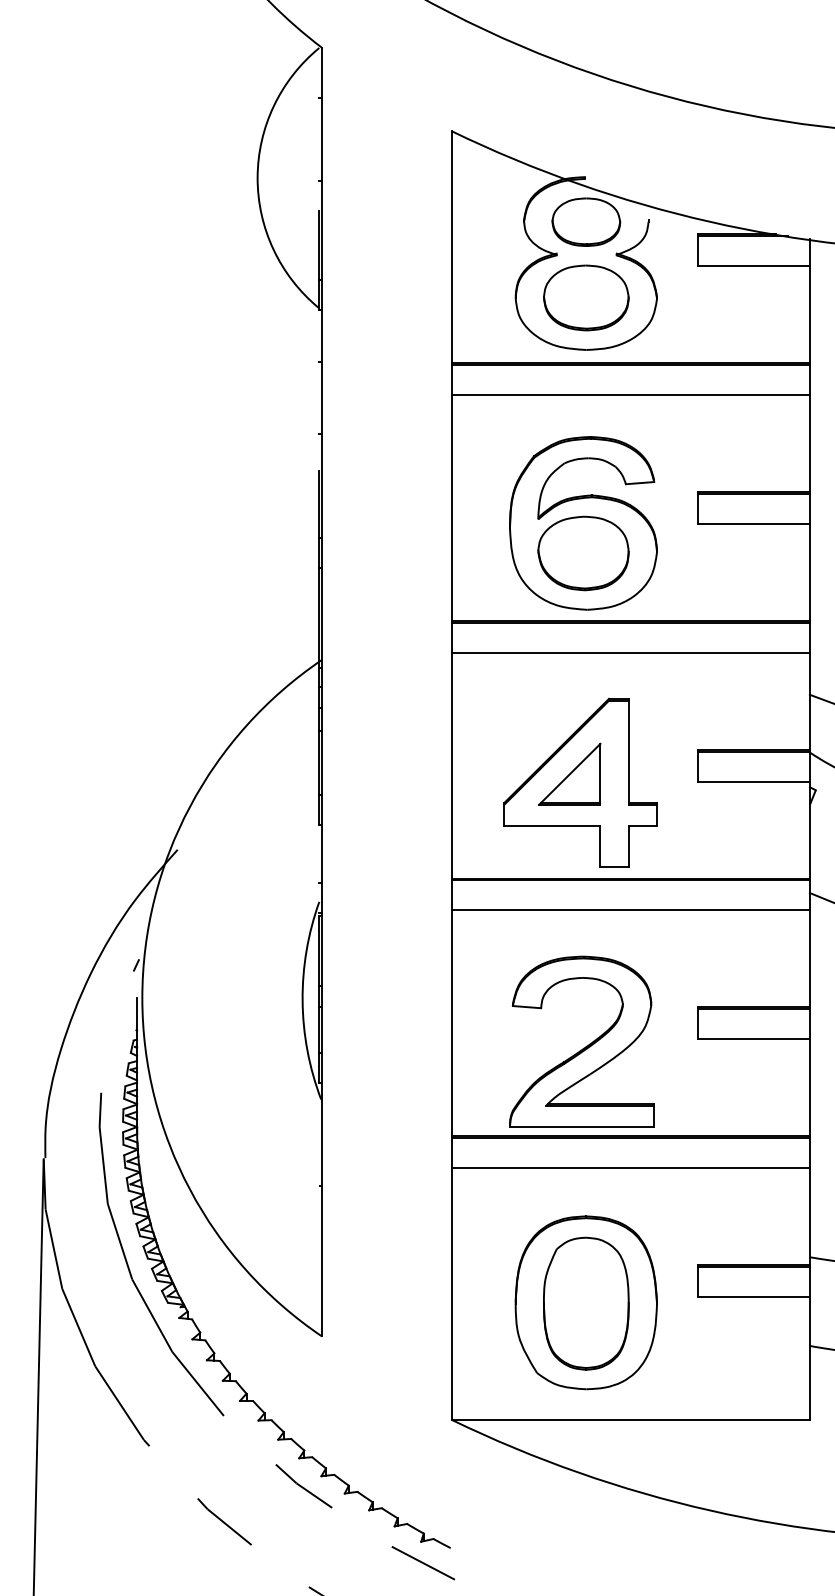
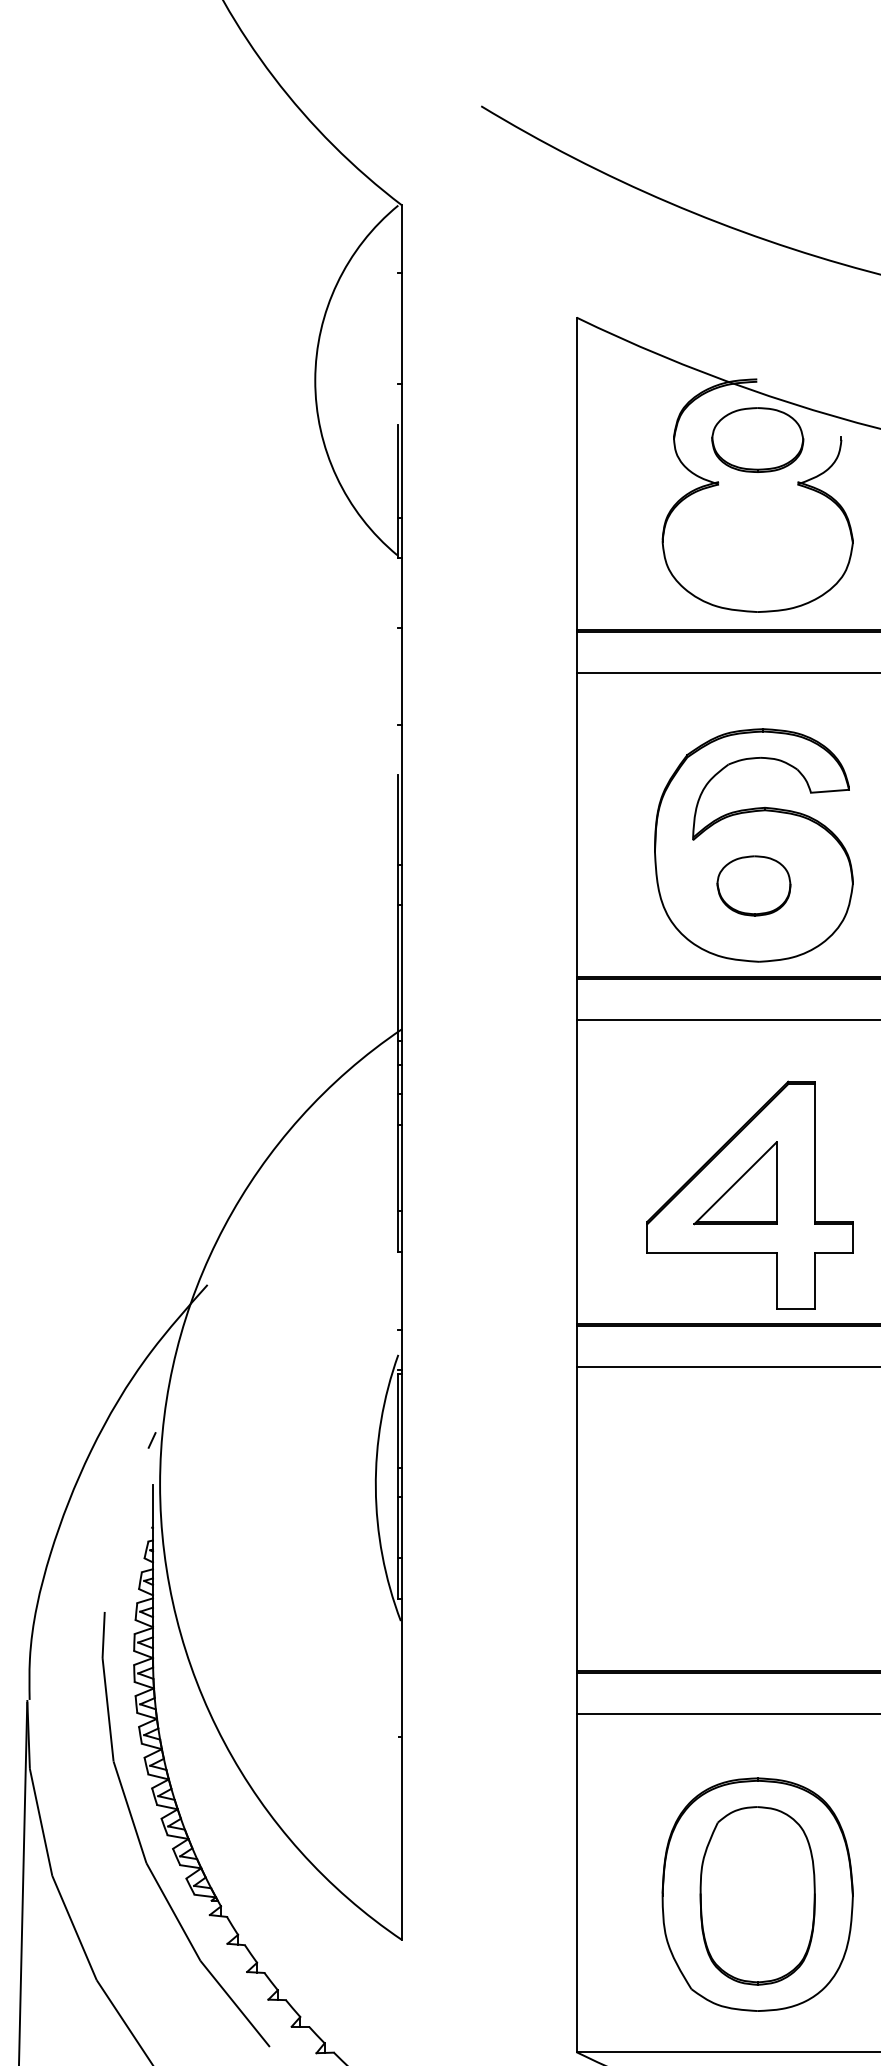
part: (586, 297) -> (757, 541), removed
part: (583, 553) -> (753, 886), size x0.6
part: (586, 1045) -> (757, 1548), removed

